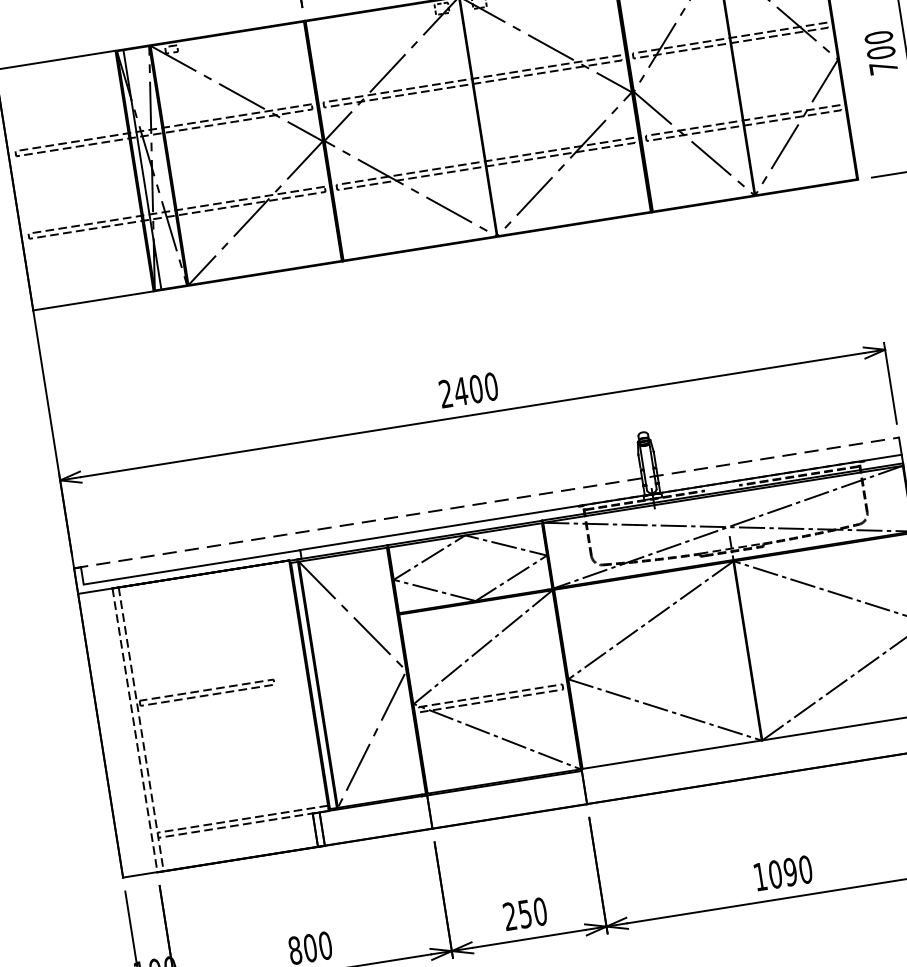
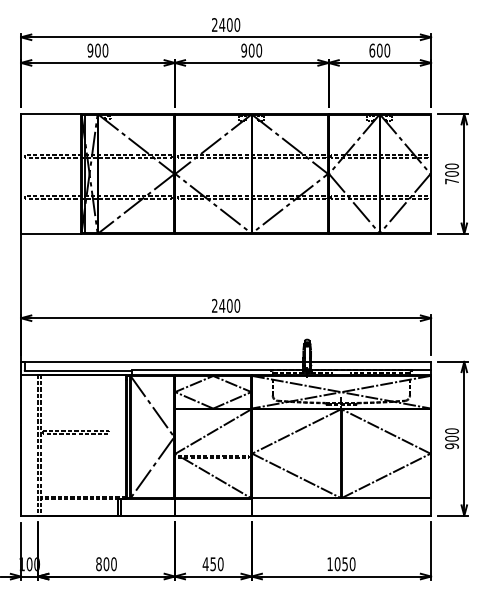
line: (487, 501) -> (226, 361), dashed -> solid
text: (789, 870) -> (344, 563), 1090 -> 1050
text: (509, 915) -> (205, 563), 250 -> 450

